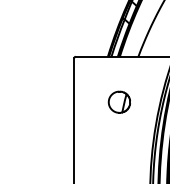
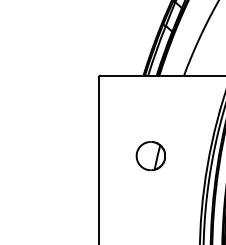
part: (118, 101) -> (149, 155), moved

